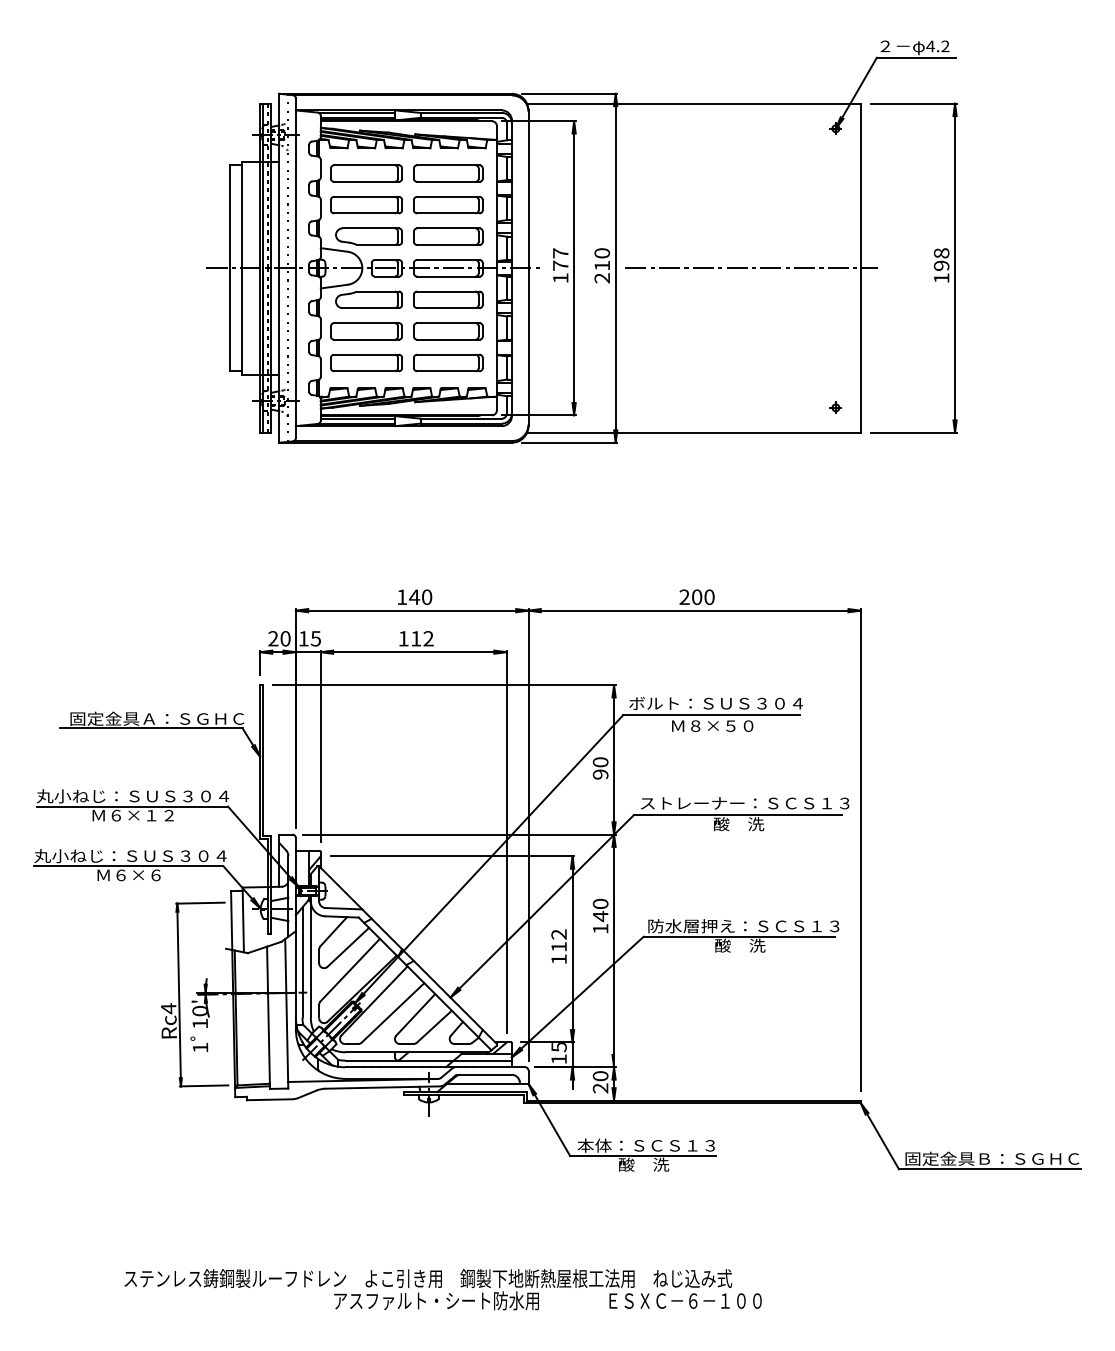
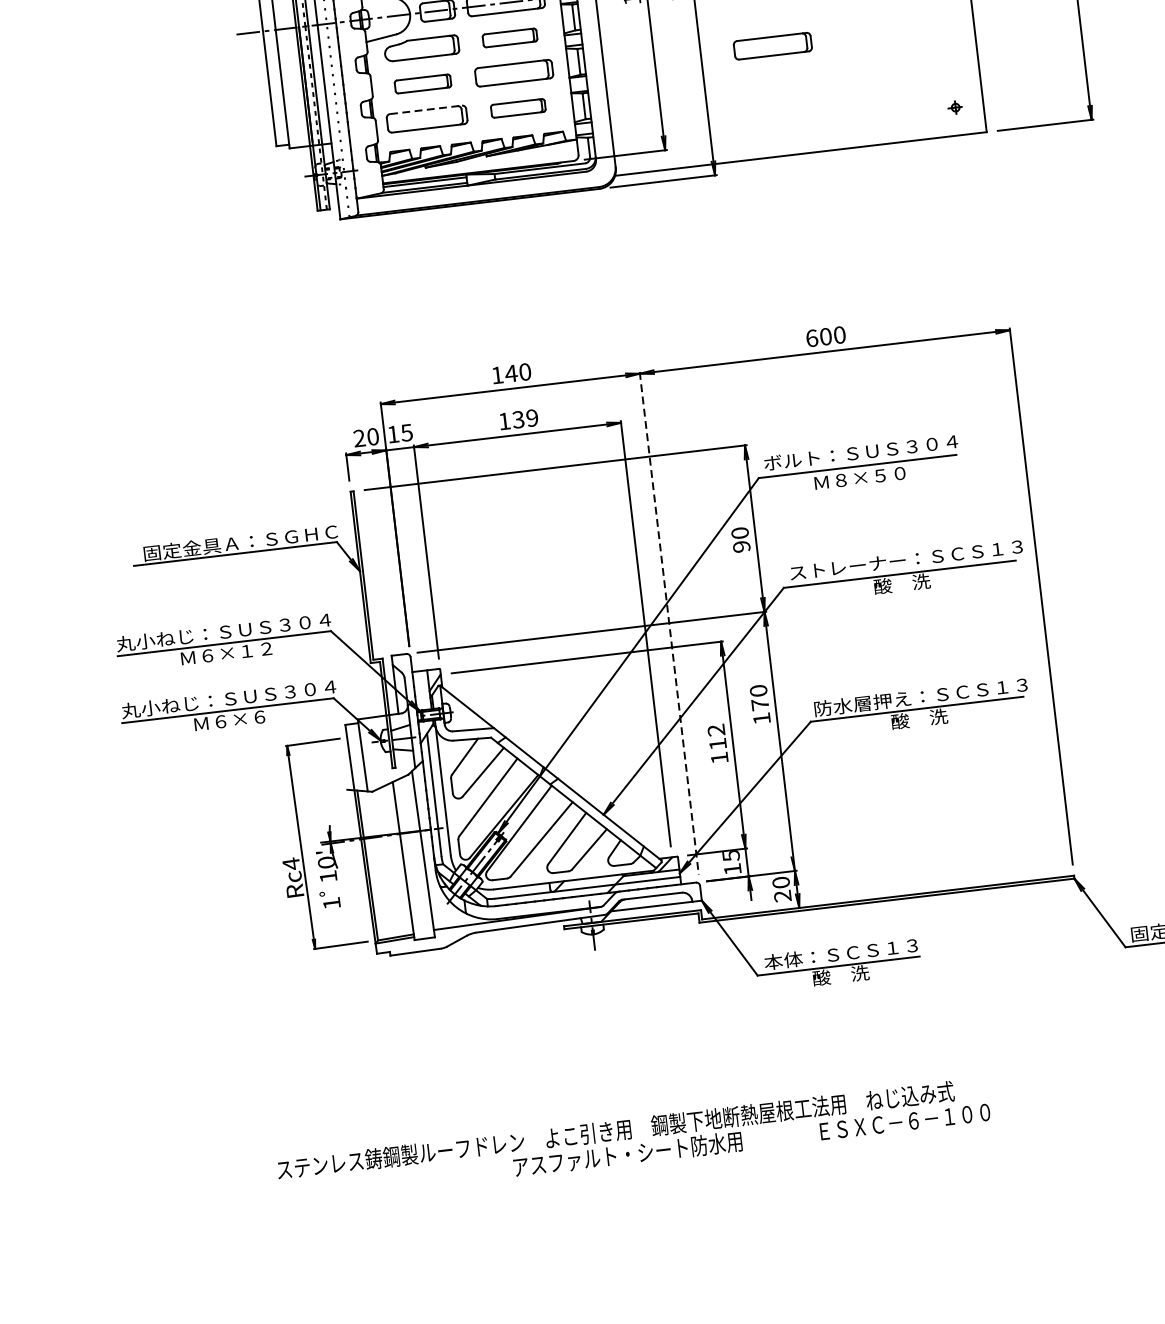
part: (448, 299) -> (510, 37), size x0.7
part: (366, 331) -> (423, 84), size x0.7
part: (680, 334) -> (773, 46), added
line: (367, 354) -> (427, 109), solid -> dashed
part: (448, 362) -> (518, 107), size x0.7
text: (684, 597) -> (811, 338), 200 -> 600
text: (421, 638) -> (524, 418), 112 -> 139
line: (528, 834) -> (669, 622), solid -> dashed
text: (600, 916) -> (760, 704), 140 -> 170

